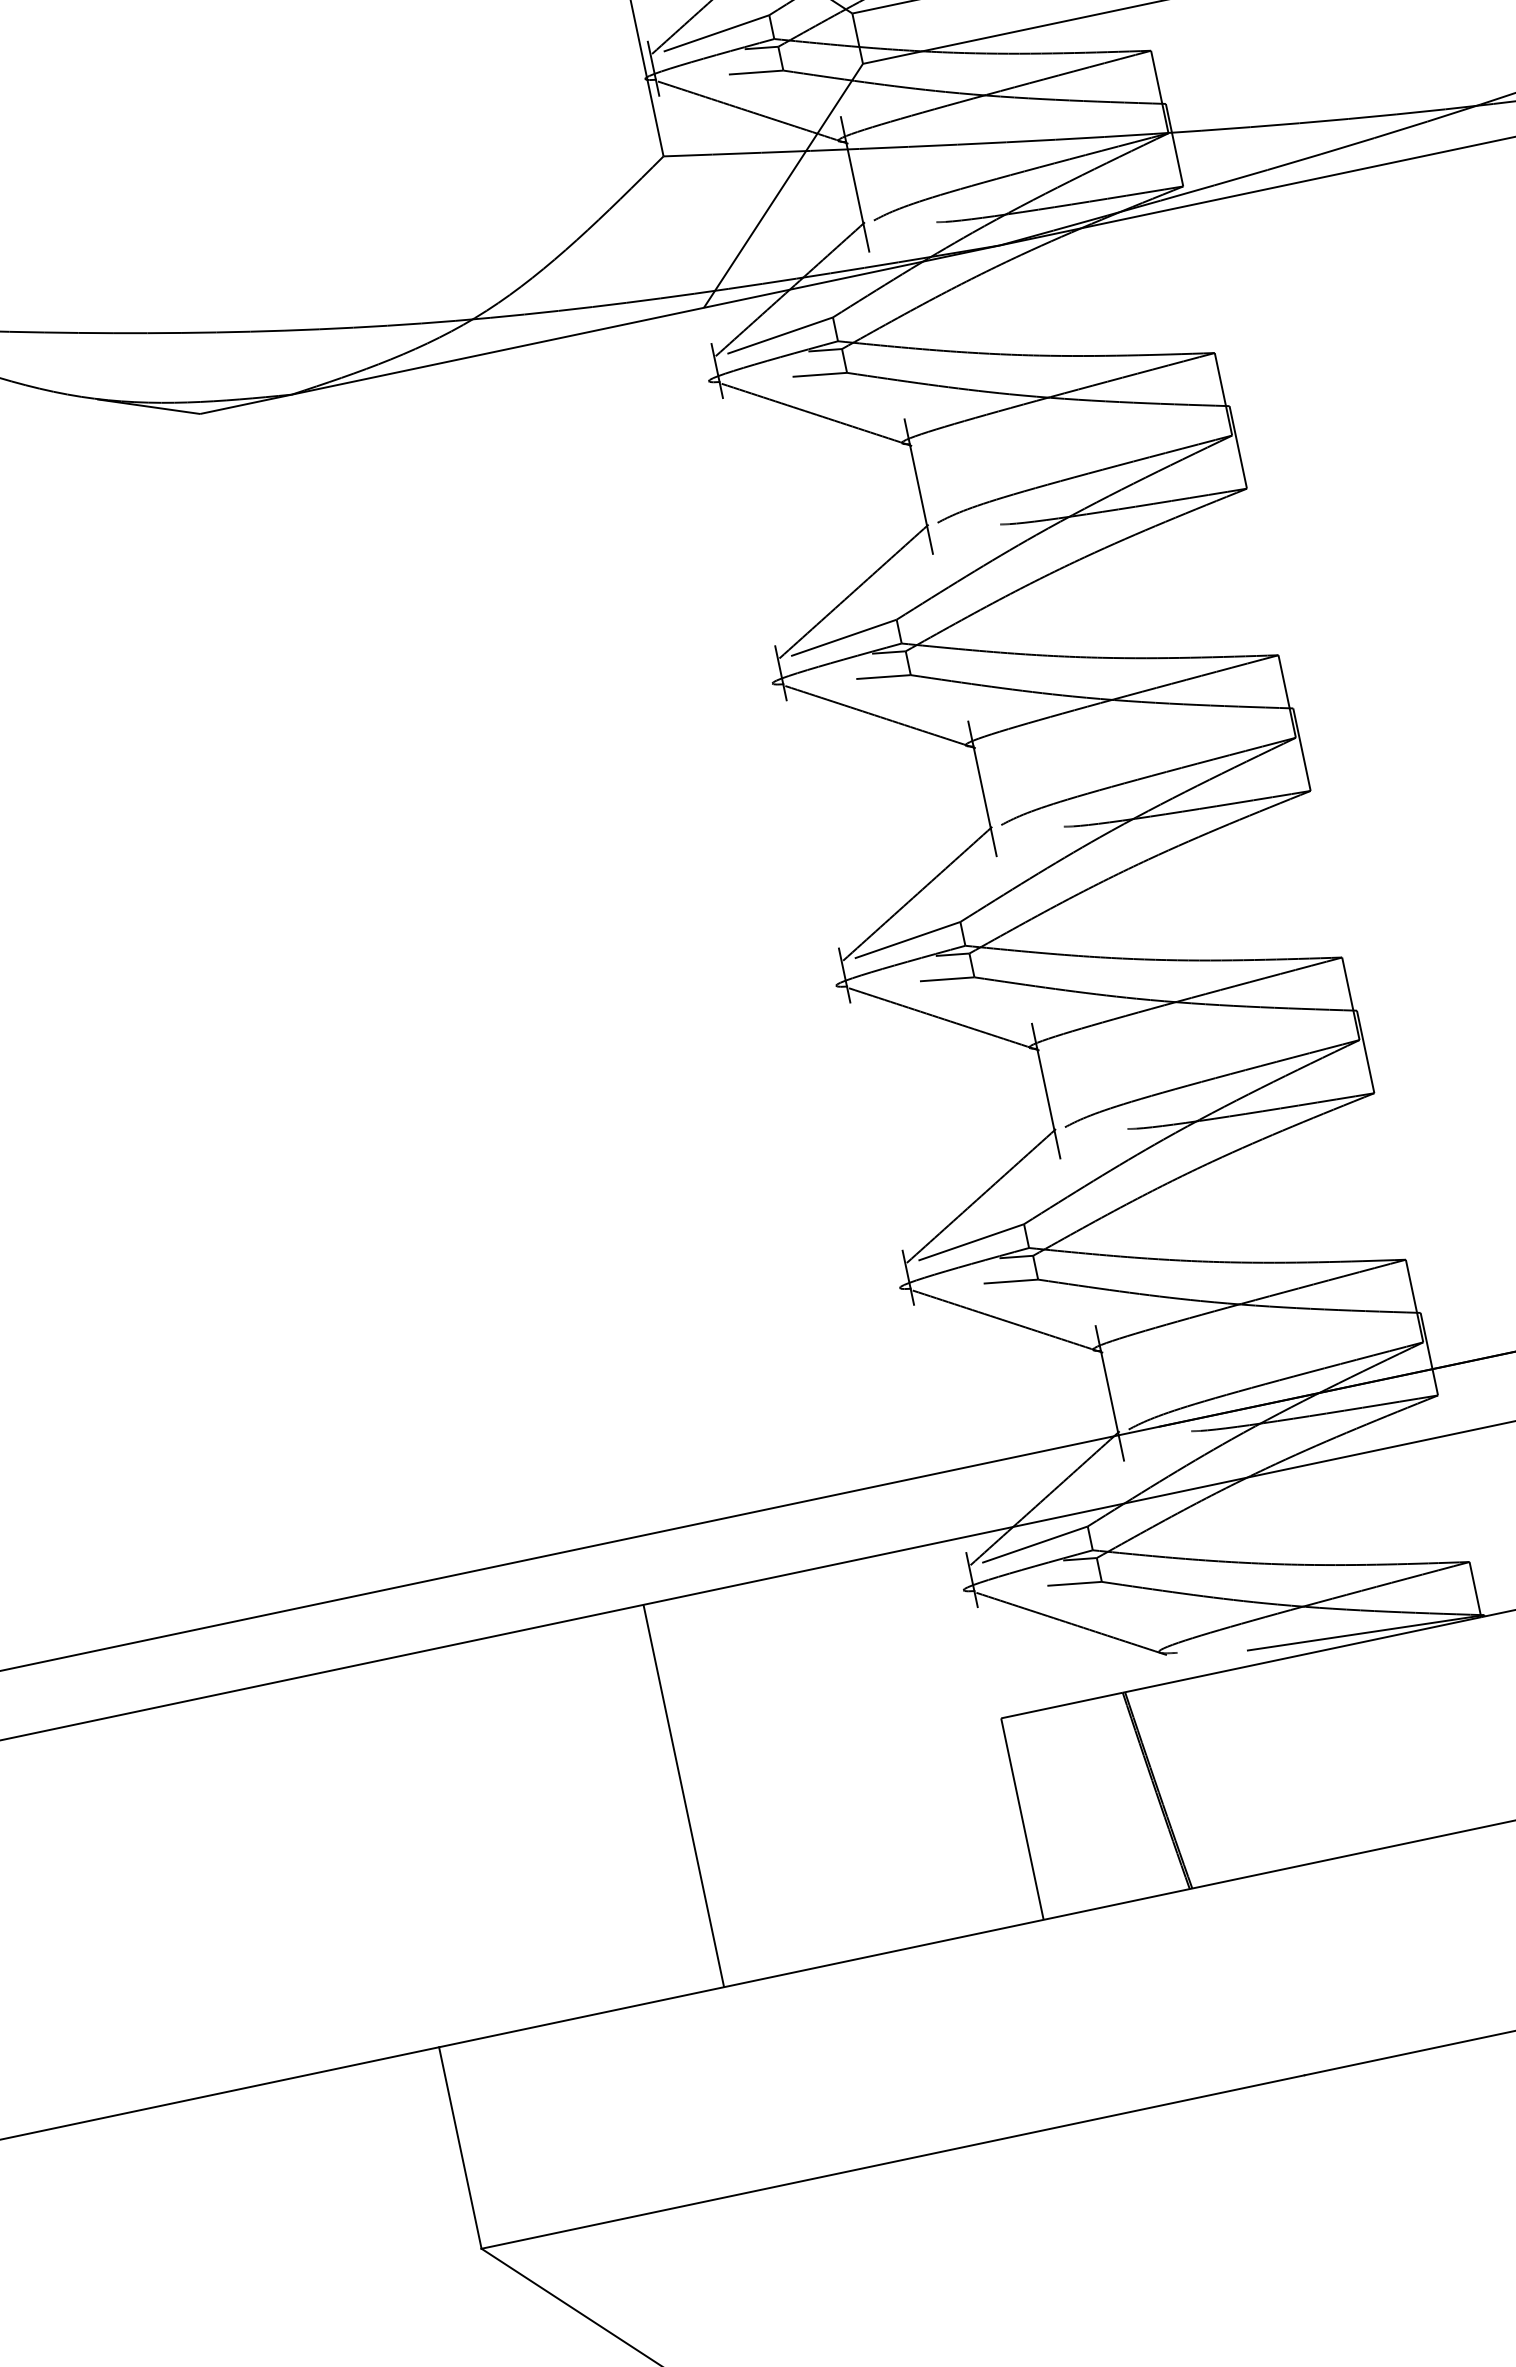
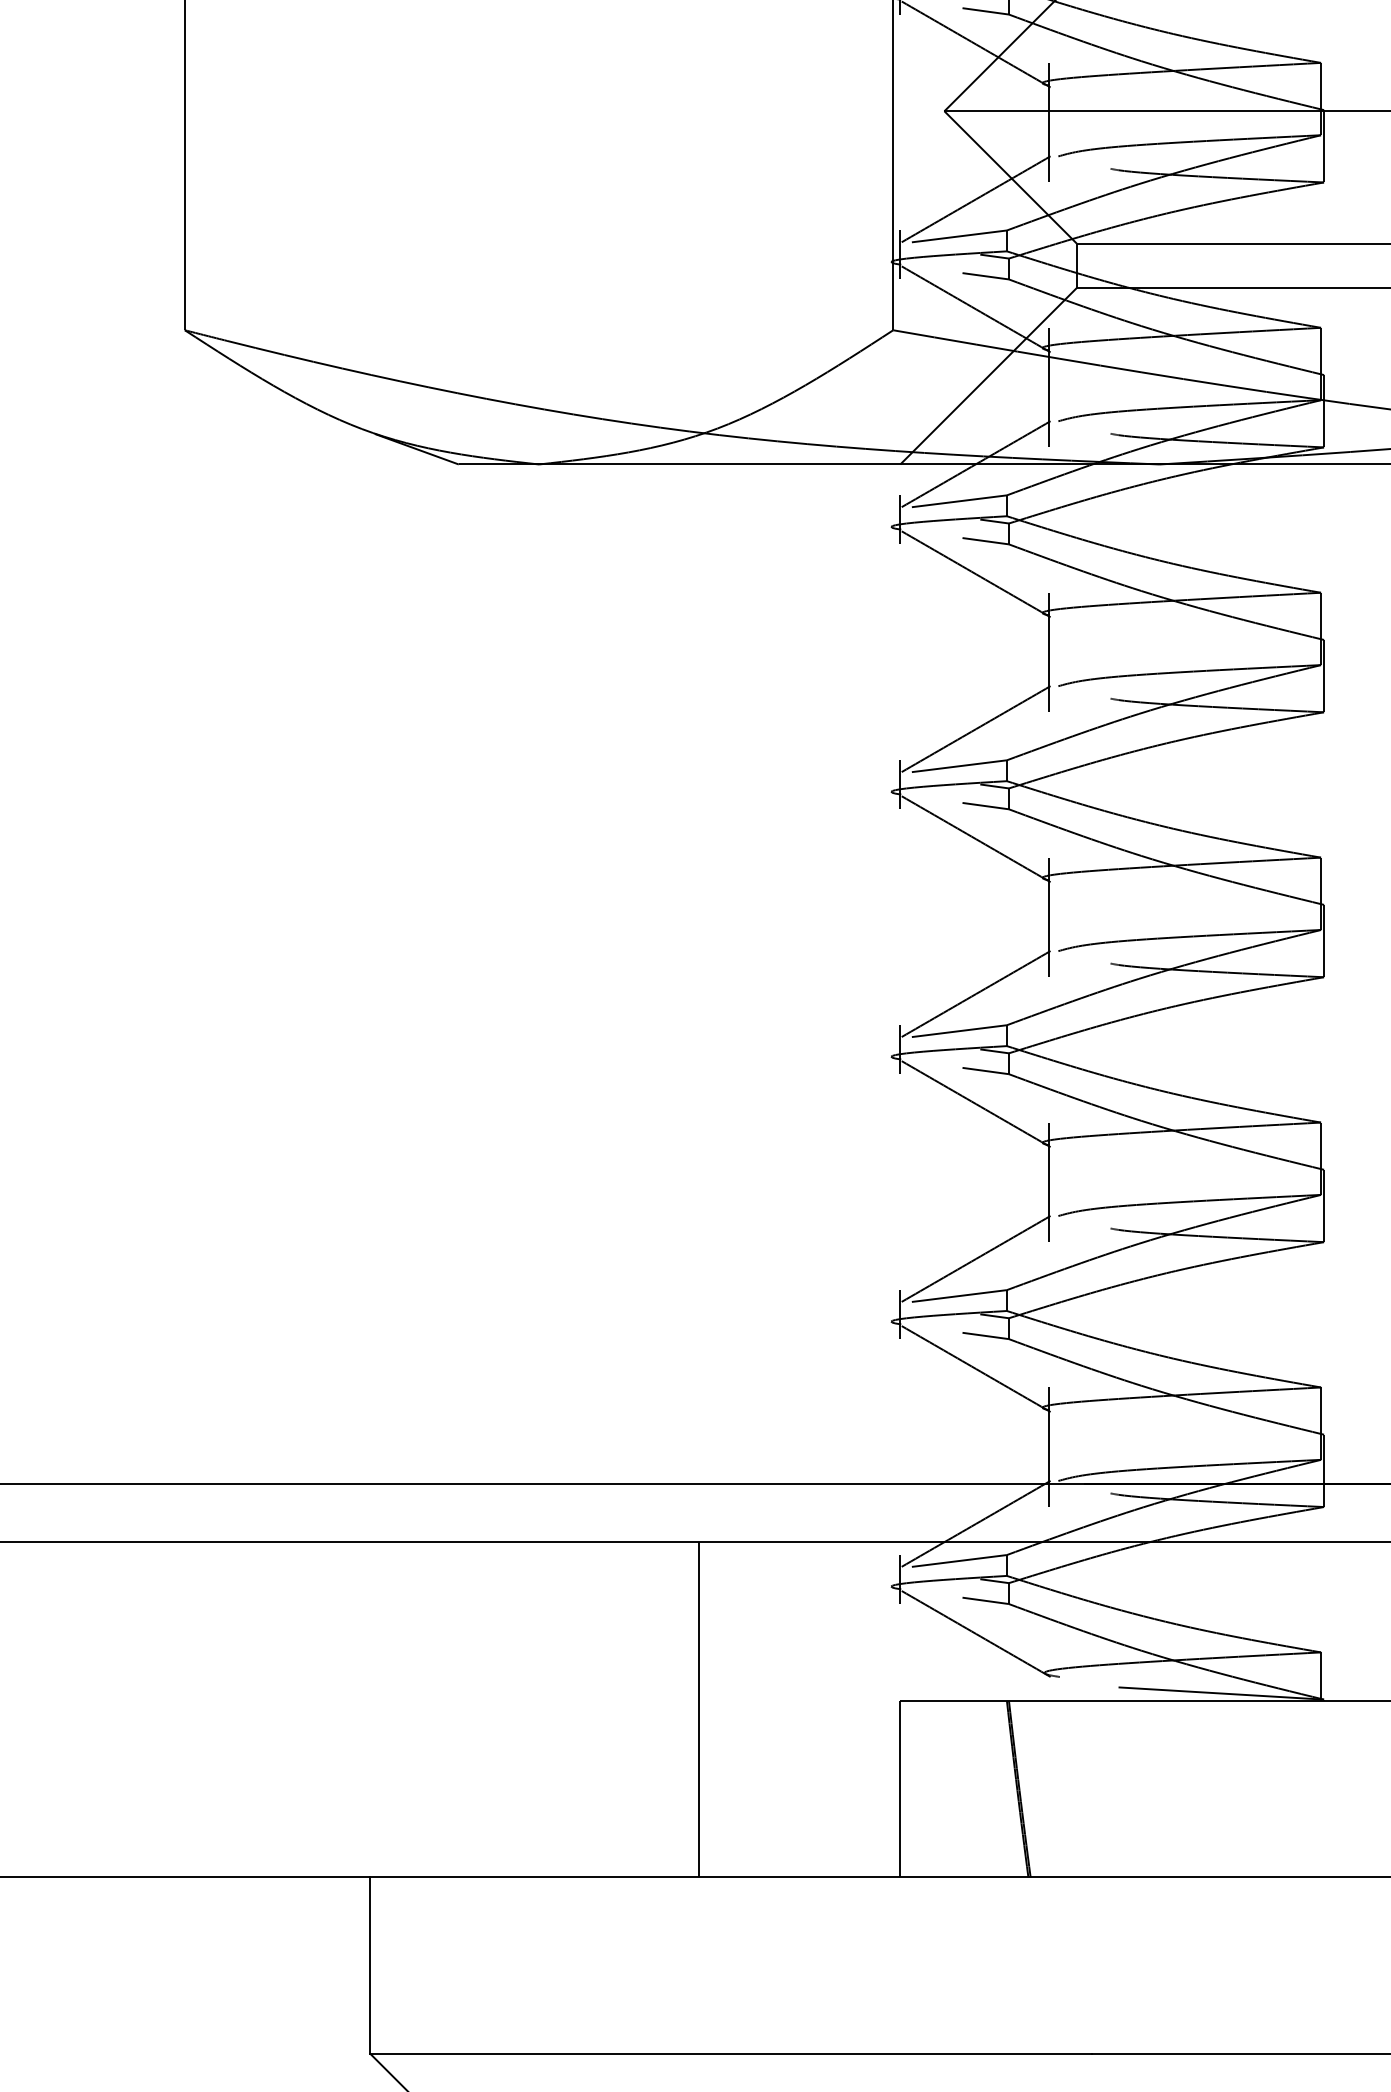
line: (684, 1795) -> (699, 1709), moved

